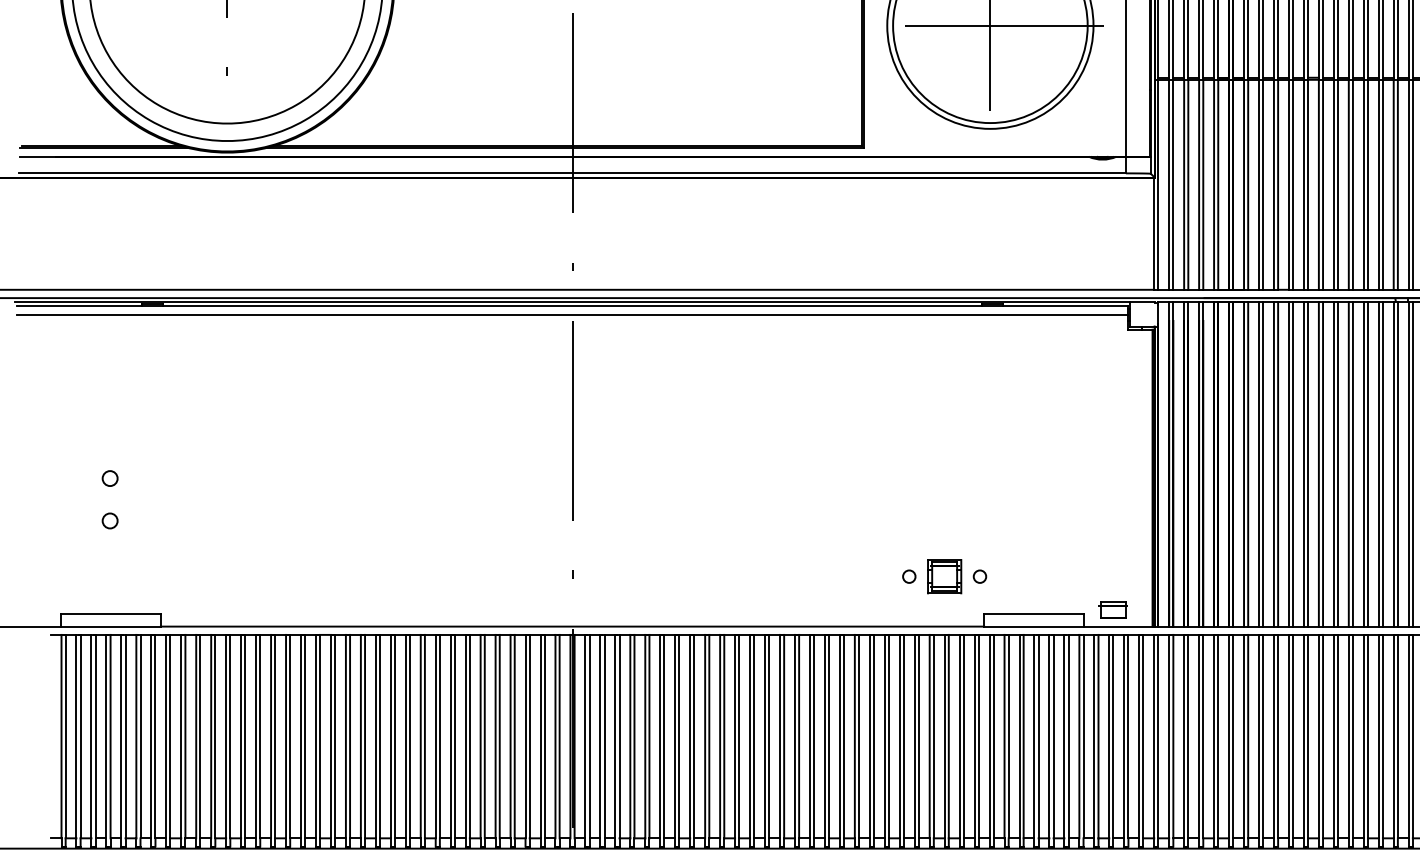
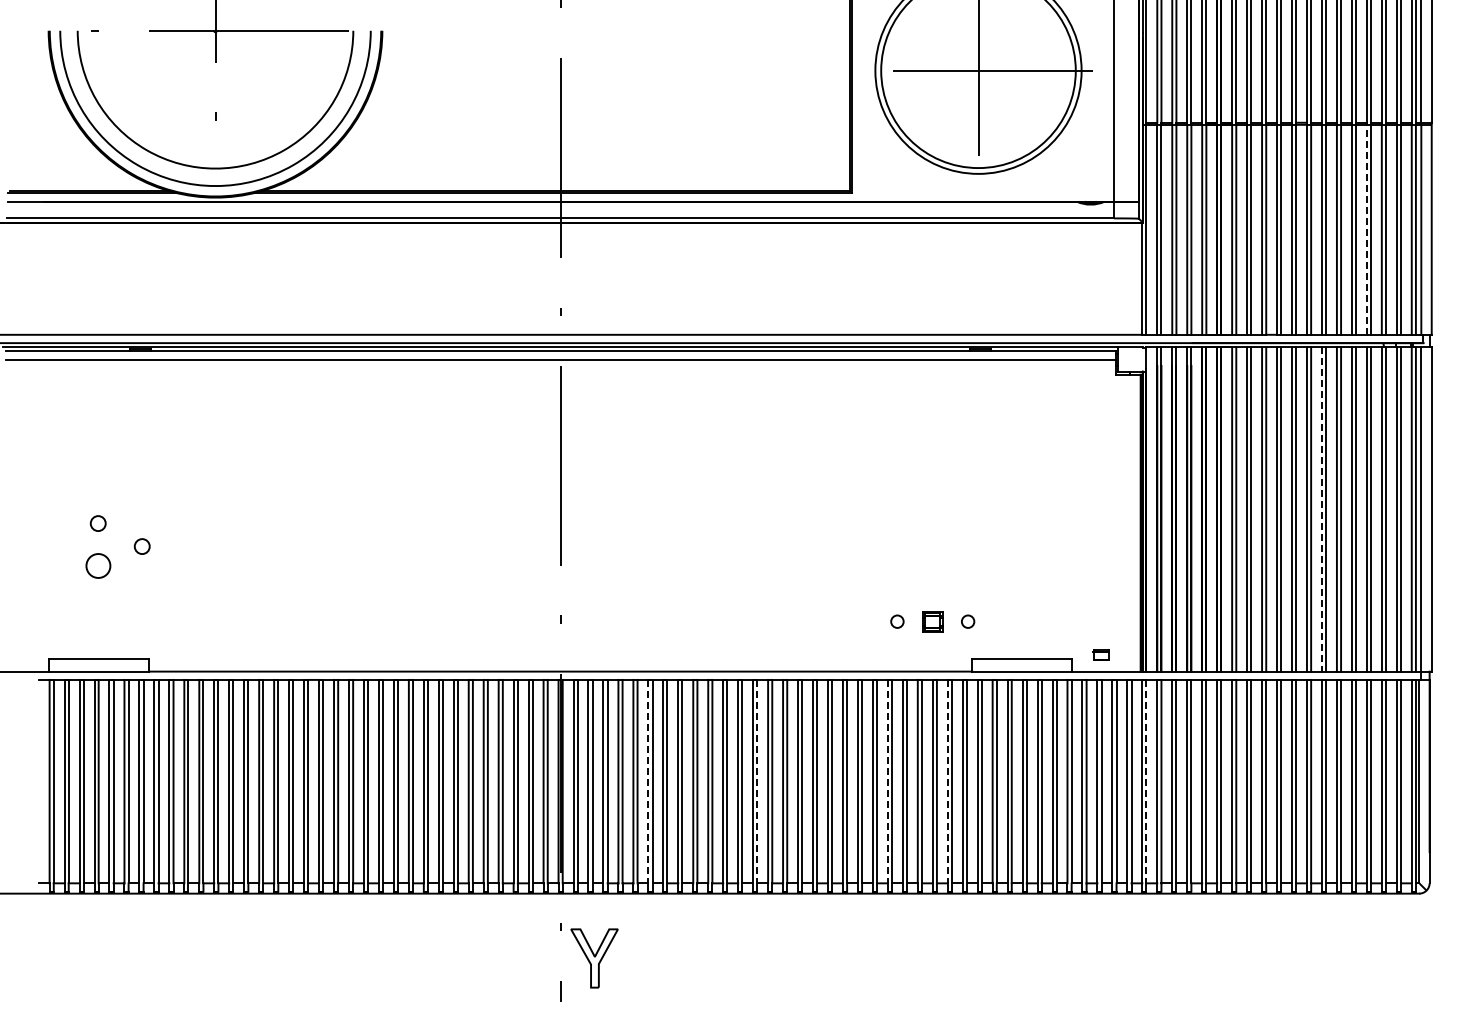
line: (1378, 184) -> (1366, 229), solid -> dashed
line: (1333, 464) -> (1321, 509), solid -> dashed
circle: (153, 501) -> (141, 546), added
circle: (109, 520) -> (97, 565), size x1.6
part: (944, 576) -> (932, 621), size x0.6
part: (1112, 609) -> (1100, 654), size x0.6
line: (660, 736) -> (648, 781), solid -> dashed
line: (769, 736) -> (757, 781), solid -> dashed
line: (899, 736) -> (887, 781), solid -> dashed
line: (959, 736) -> (947, 781), solid -> dashed
line: (1158, 736) -> (1146, 781), solid -> dashed

